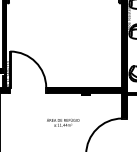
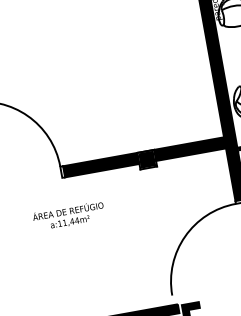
text: (63, 122) -> (69, 215), moved

